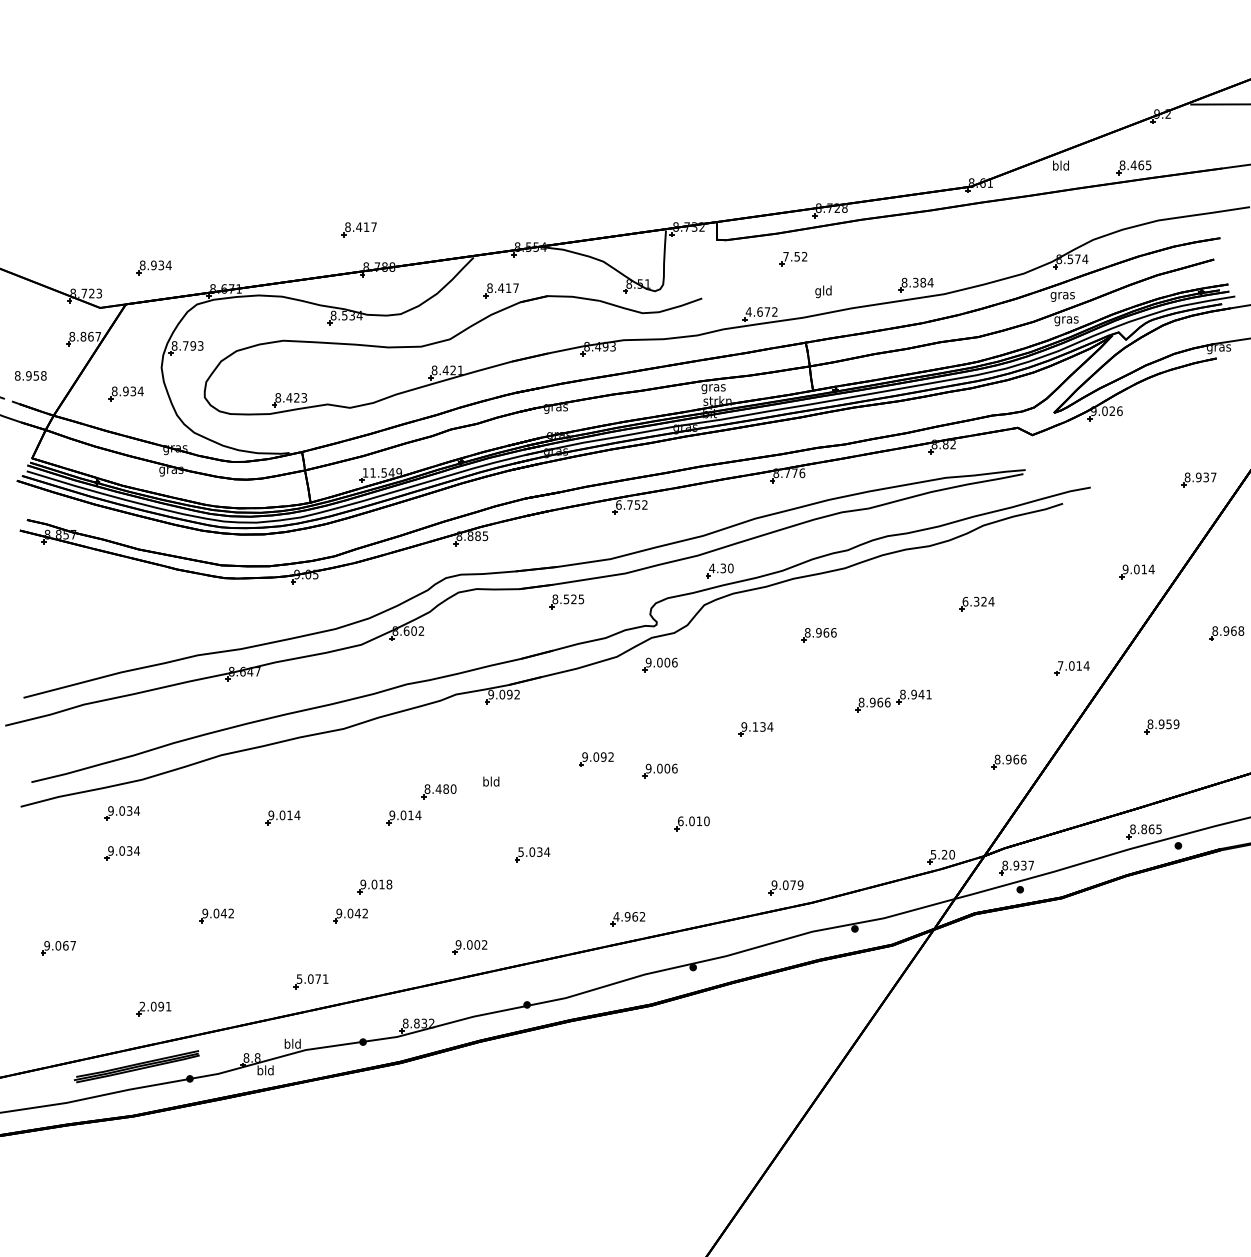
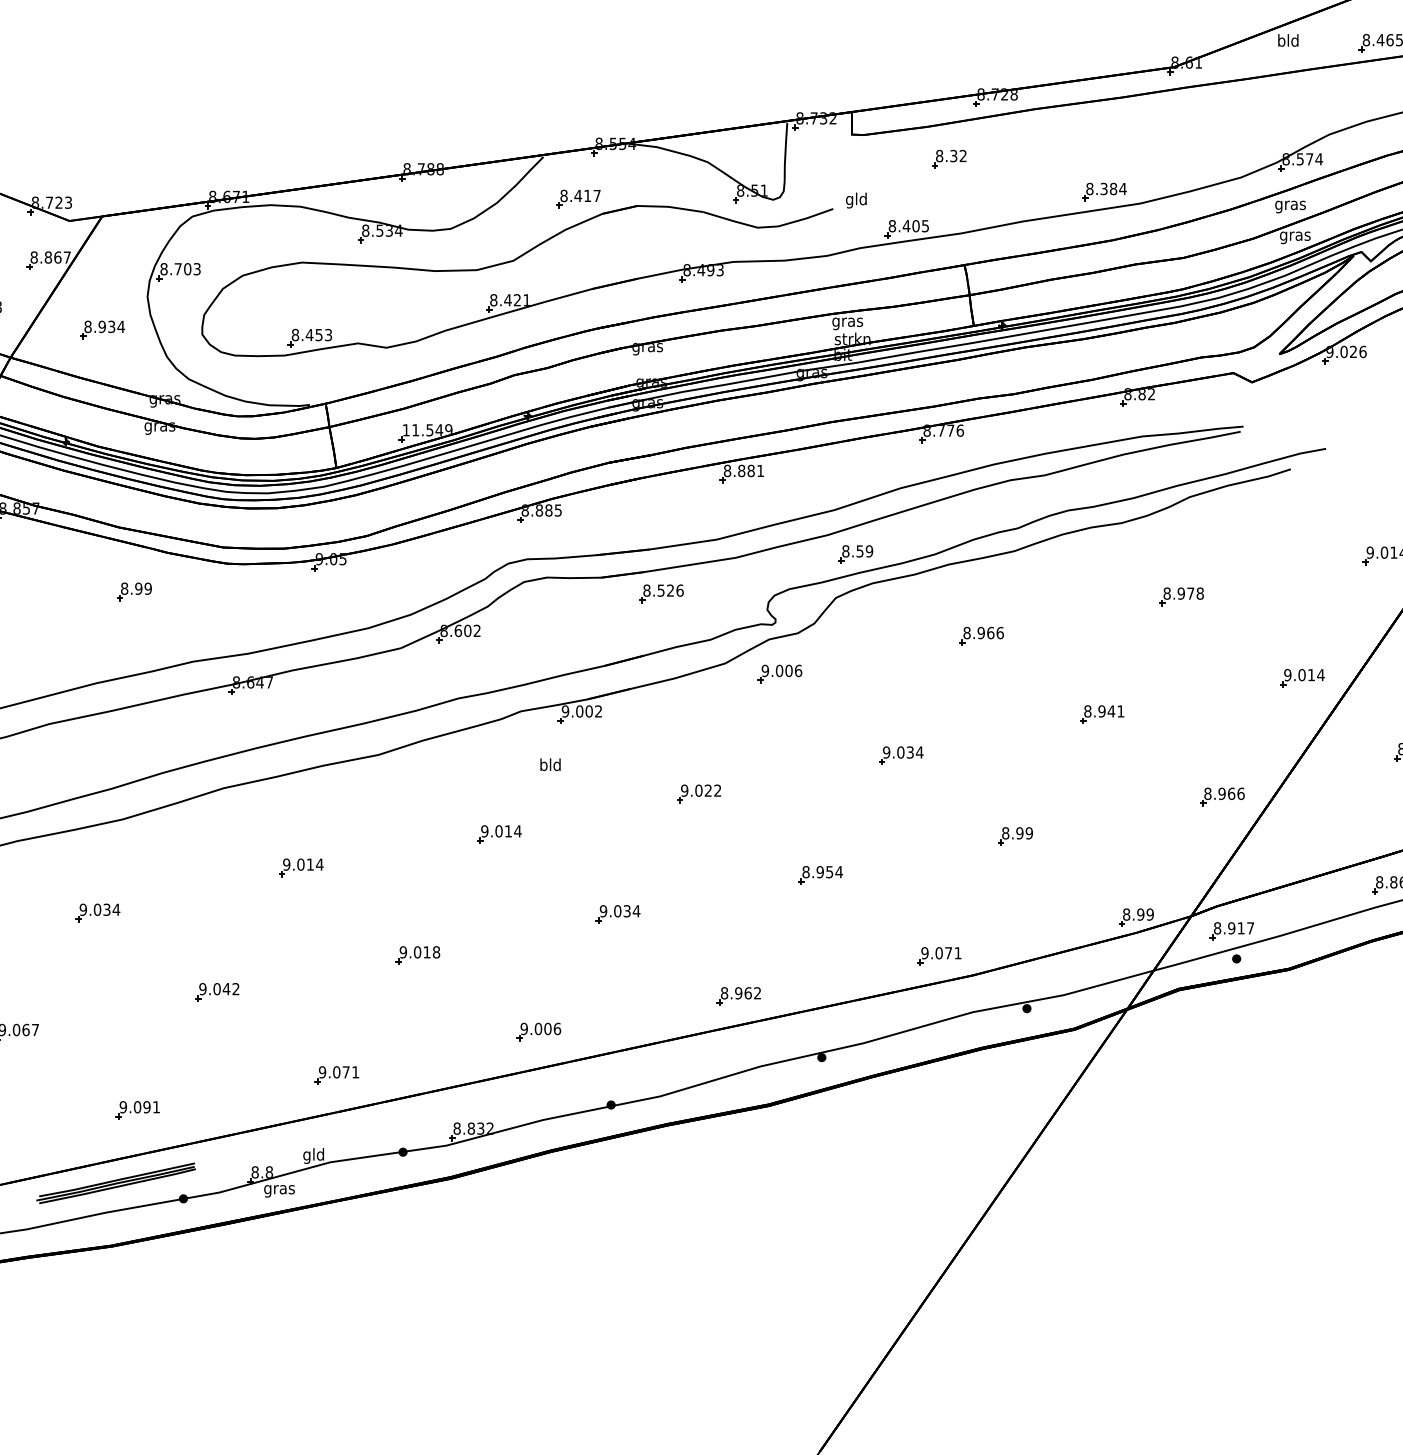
part: (358, 229) -> (397, 121), removed
text: (791, 256) -> (946, 155), 7.52 -> 8.32
part: (153, 267) -> (137, 169), removed
text: (823, 291) -> (856, 200), moved
text: (761, 311) -> (908, 225), 4.672 -> 8.405
text: (192, 345) -> (186, 268), 8.793 -> 8.703
text: (296, 397) -> (318, 334), 8.423 -> 8.453
text: (631, 504) -> (743, 470), 6.752 -> 8.881
text: (721, 568) -> (857, 551), 4.30 -> 8.59
text: (581, 599) -> (680, 590), 8.525 -> 8.526
part: (150, 600) -> (133, 592), added
text: (978, 601) -> (1183, 593), 6.324 -> 8.978
text: (1060, 665) -> (1287, 674), 7.014 -> 9.014
text: (509, 694) -> (588, 711), 9.092 -> 9.002
part: (872, 704) -> (1049, 723), removed
text: (755, 726) -> (900, 751), 9.134 -> 9.034
text: (603, 756) -> (708, 789), 9.092 -> 9.022
part: (659, 770) -> (779, 807), removed
text: (491, 781) -> (550, 764), moved
text: (440, 788) -> (501, 830), 8.480 -> 9.014
part: (845, 792) -> (1014, 835), added
part: (121, 813) -> (96, 862), removed
part: (403, 817) -> (454, 867), removed
text: (693, 821) -> (822, 872), 6.010 -> 8.954
text: (520, 851) -> (602, 910), 5.034 -> 9.034
text: (942, 854) -> (1138, 914), 5.20 -> 8.99
text: (1023, 865) -> (1240, 928), 8.937 -> 8.917
text: (800, 885) -> (957, 953), 9.079 -> 9.071
part: (350, 915) -> (387, 991), removed
text: (616, 916) -> (724, 992), 4.962 -> 8.962
text: (484, 944) -> (557, 1028), 9.002 -> 9.006
text: (299, 978) -> (322, 1071), 5.071 -> 9.071
text: (142, 1006) -> (123, 1107), 2.091 -> 9.091
text: (287, 1044) -> (307, 1155), bld -> gld
text: (265, 1071) -> (279, 1189), bld -> gras

